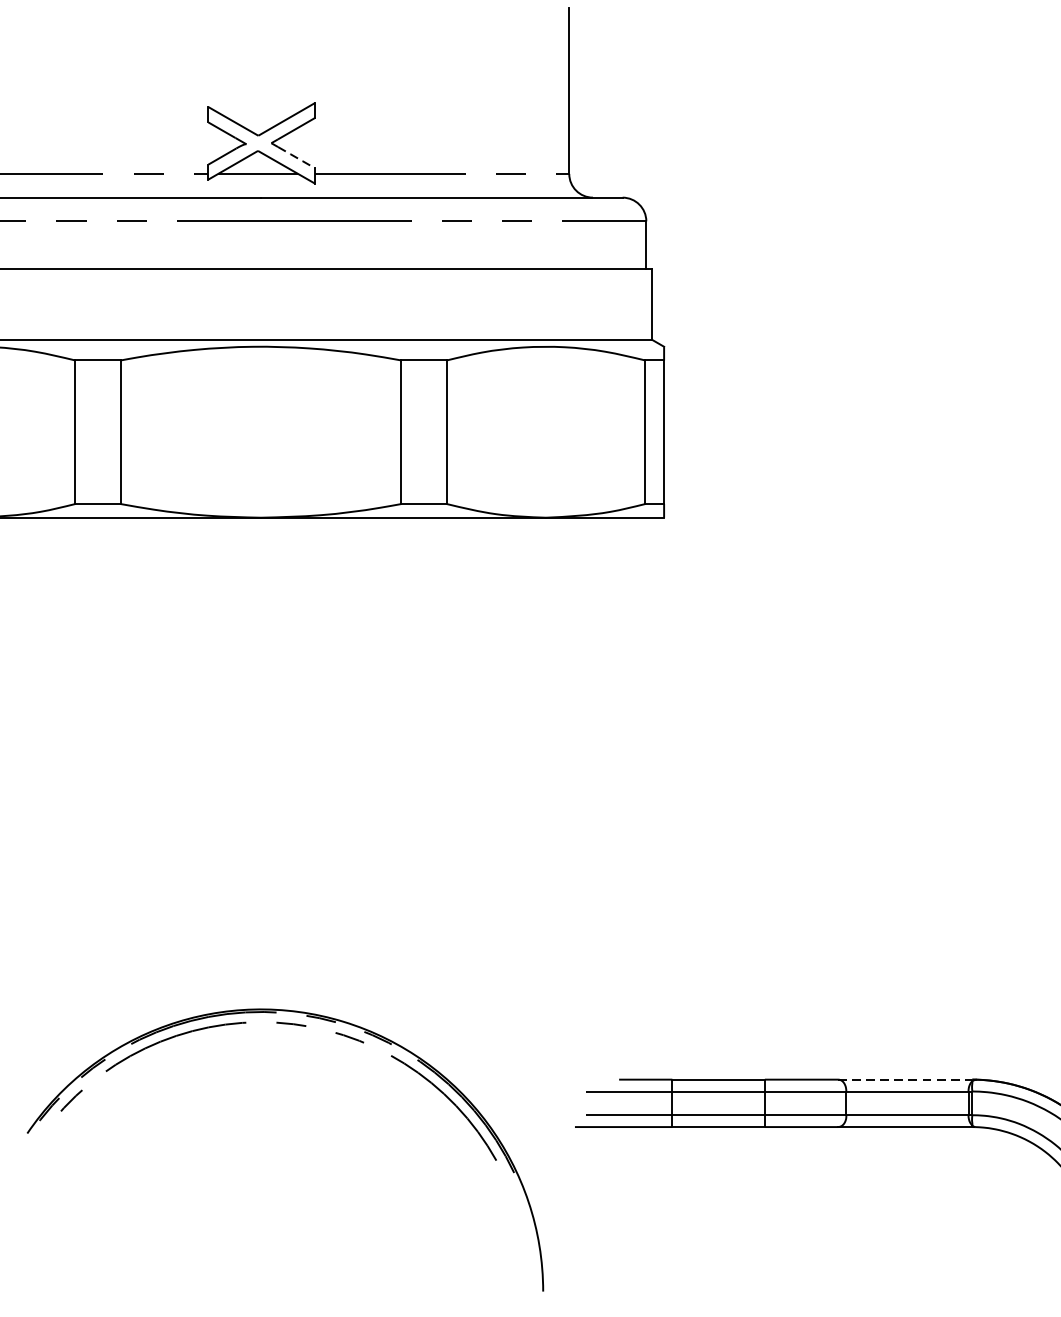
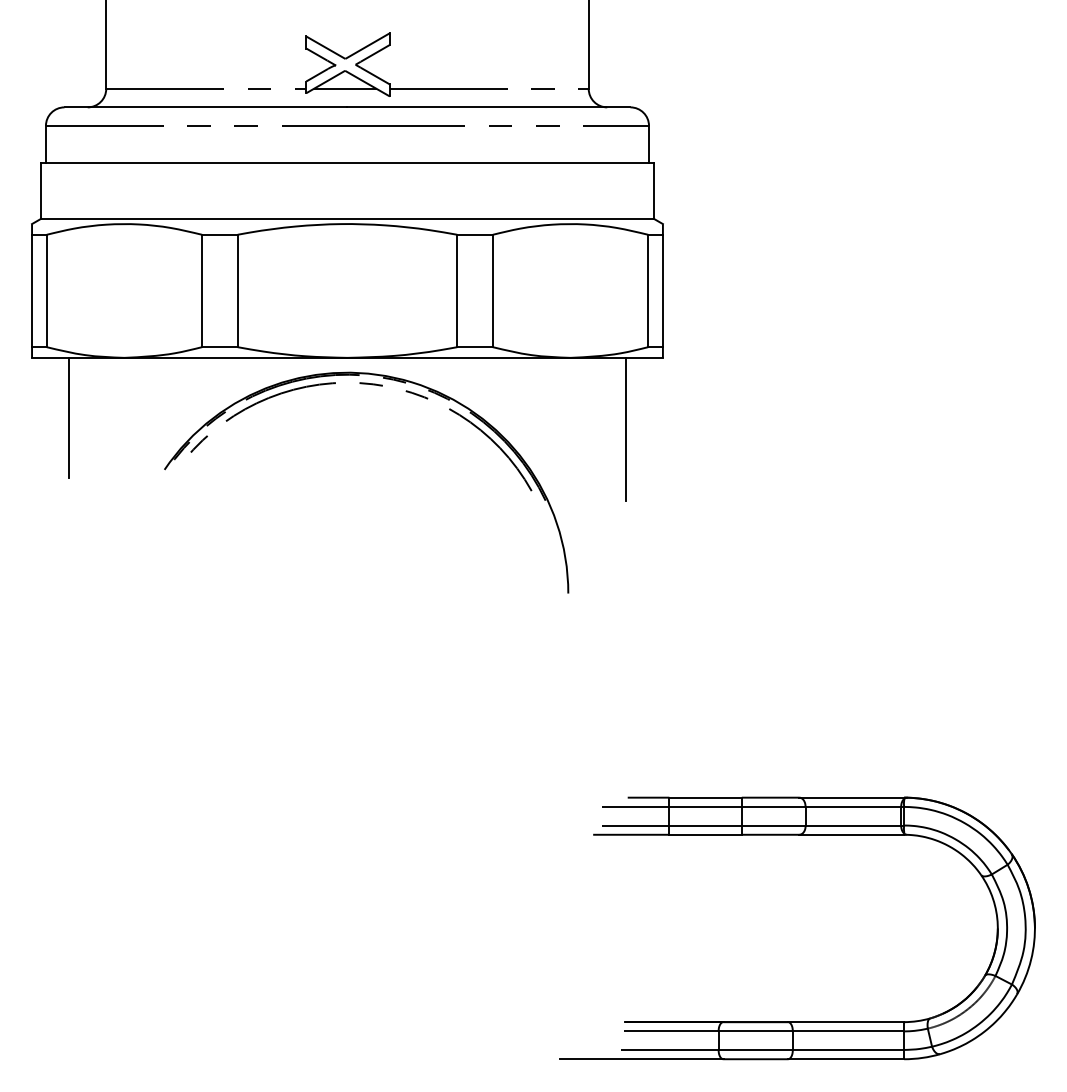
line: (296, 158) -> (375, 76), dashed -> solid
line: (616, 607) -> (625, 428), added
part: (301, 1027) -> (379, 386), moved
line: (906, 1079) -> (852, 797), dashed -> solid

